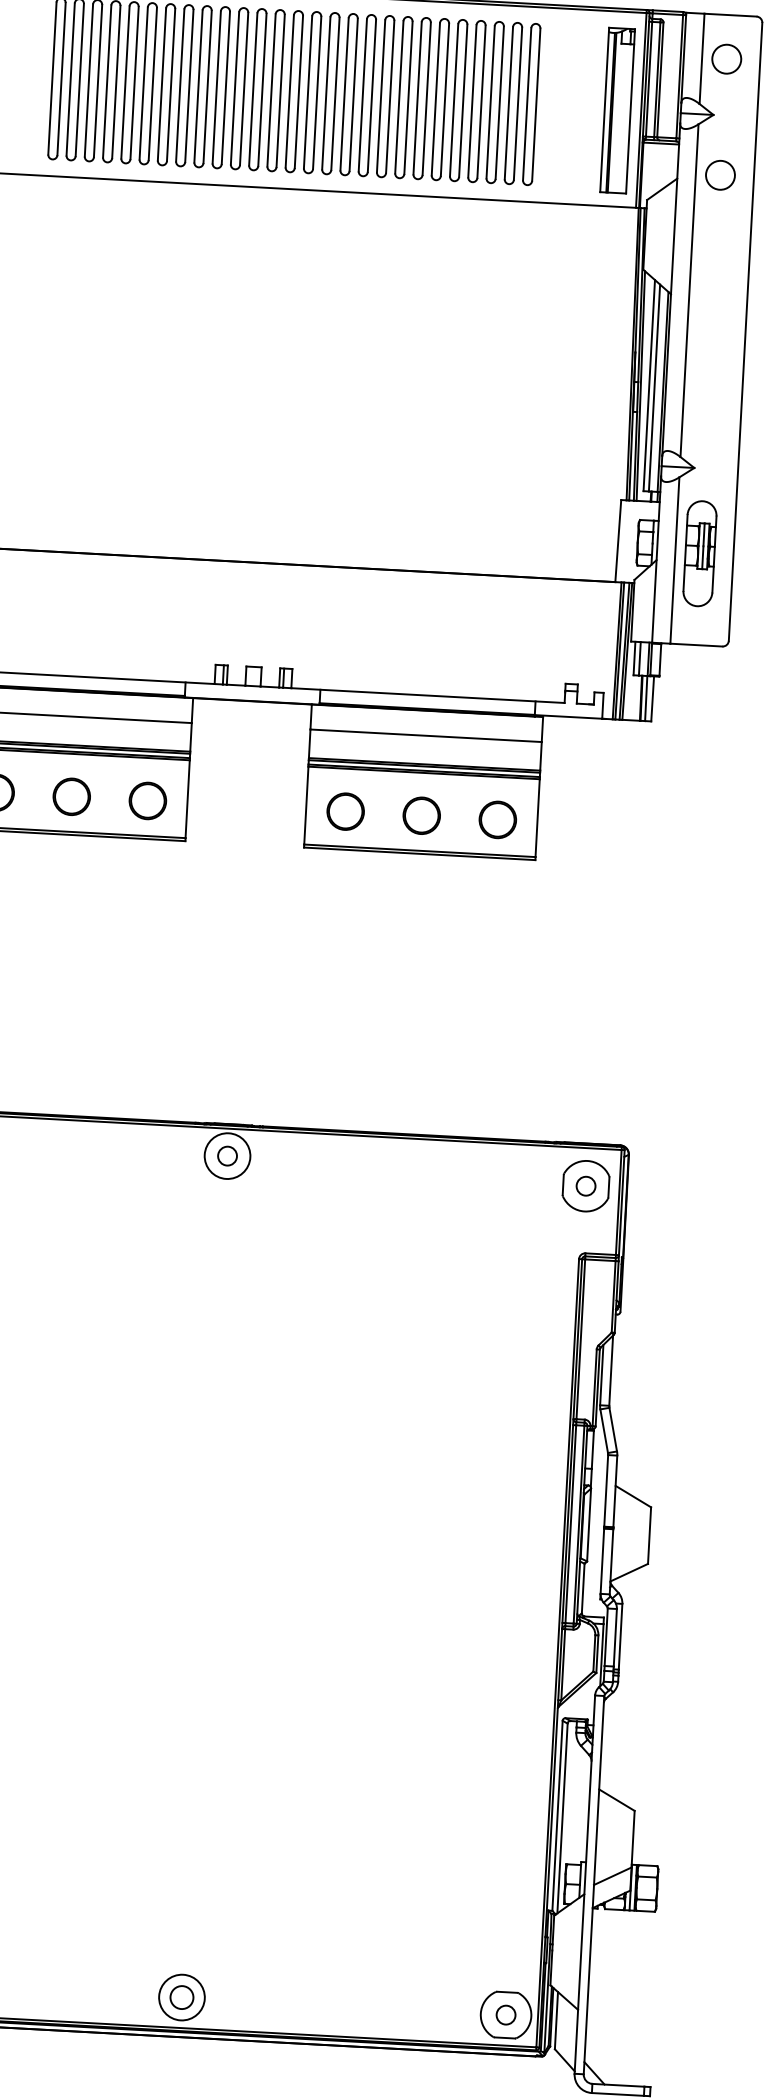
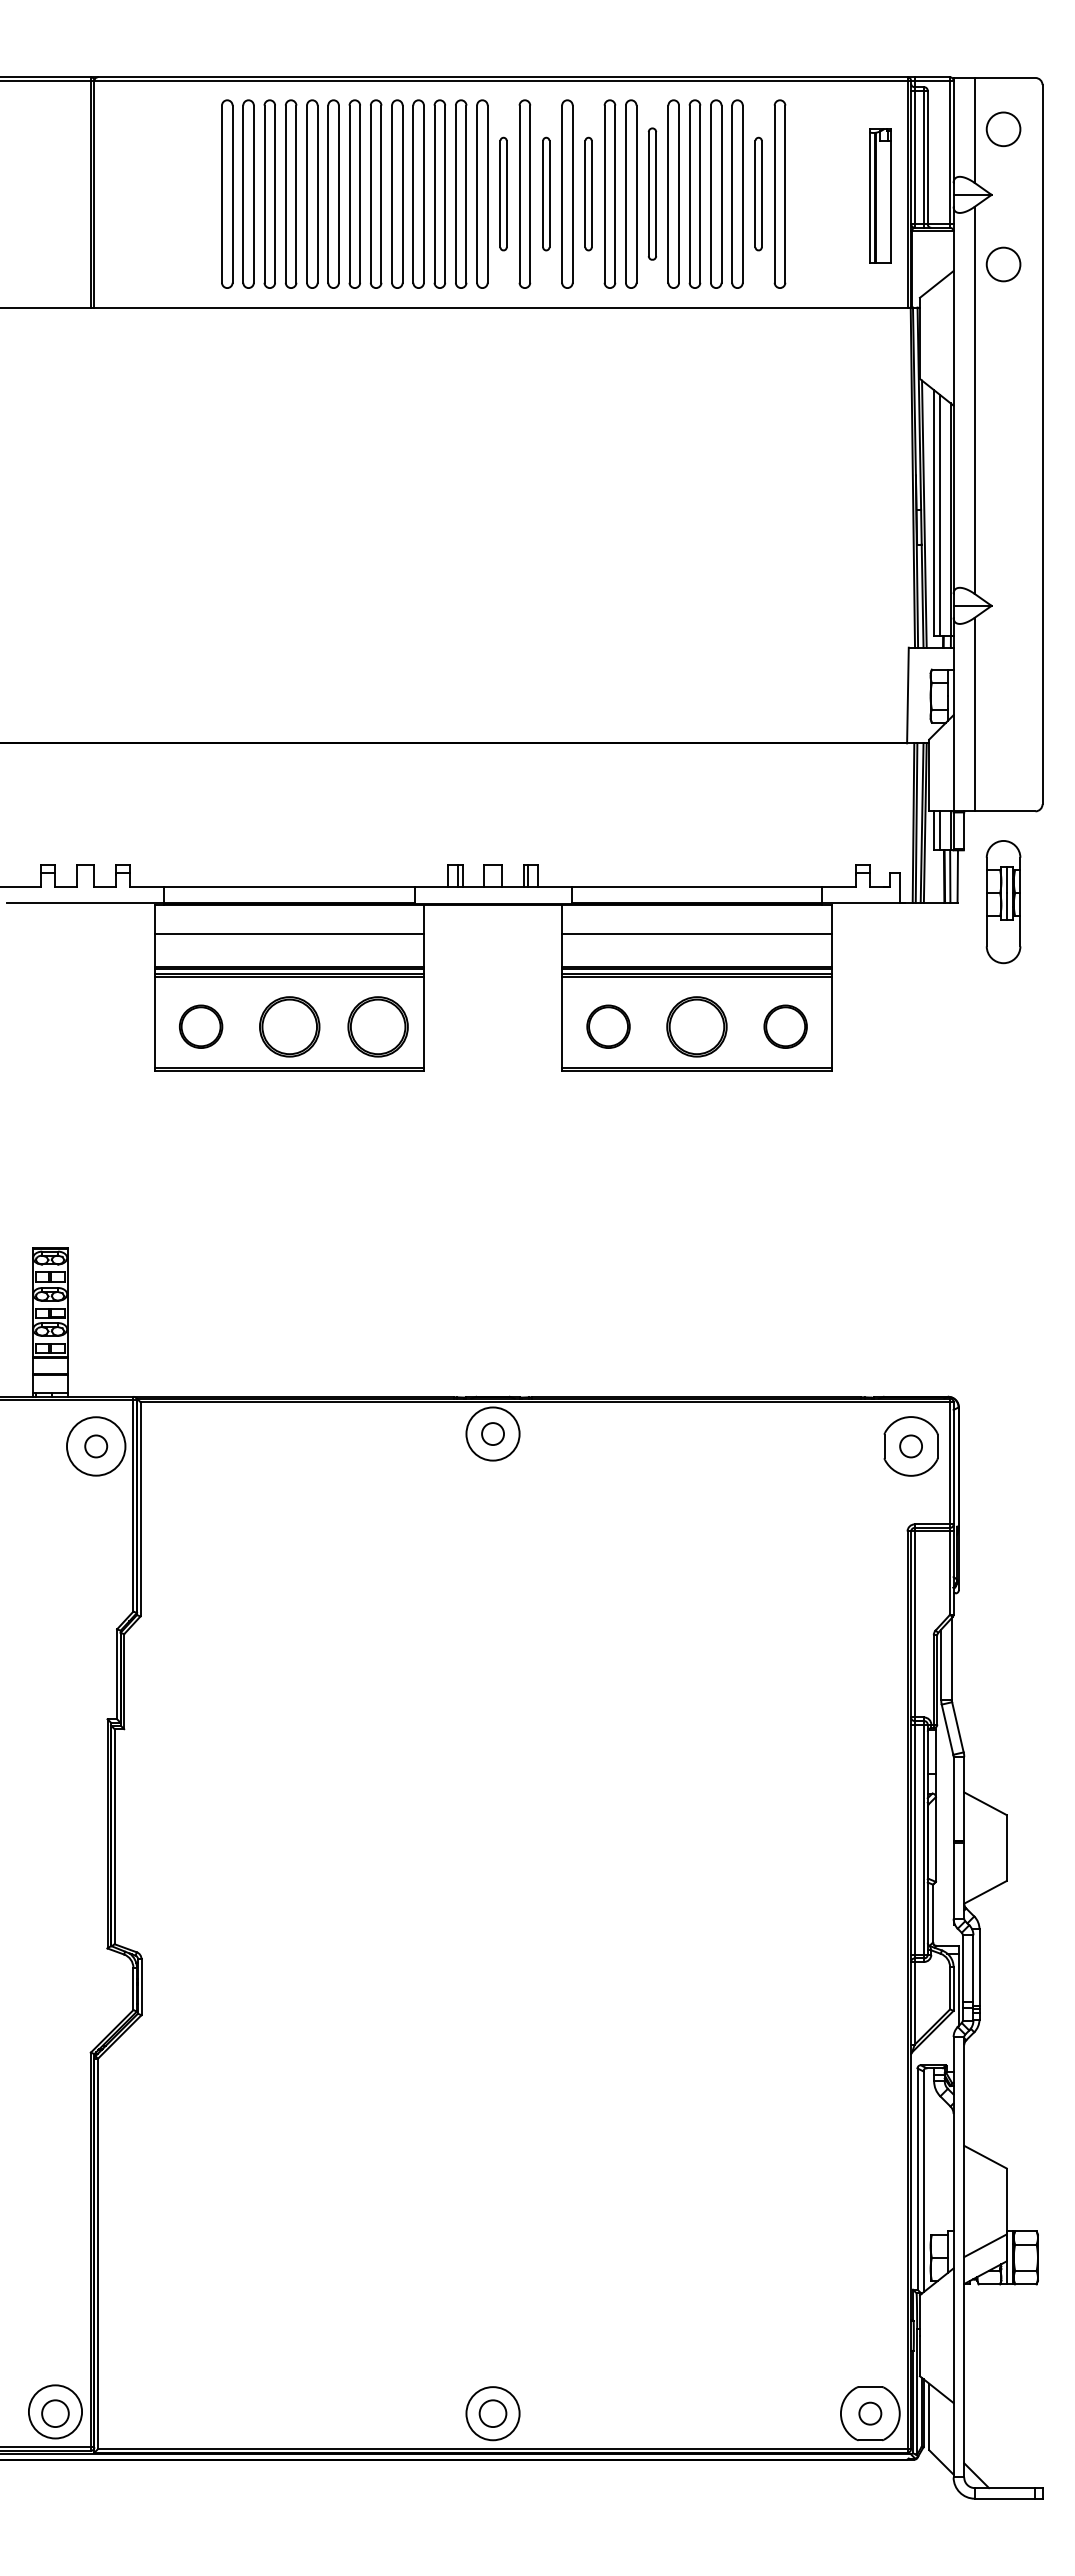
part: (294, 91) -> (503, 193), size x0.6
part: (331, 93) -> (546, 193), size x0.6
part: (367, 95) -> (588, 193), size x0.6
part: (422, 97) -> (652, 193), size x0.7
part: (513, 102) -> (758, 193), size x0.6
part: (617, 110) -> (879, 195), size x0.7
part: (699, 554) -> (1003, 902), moved
part: (71, 796) -> (289, 1026), size x1.4
part: (148, 800) -> (378, 1026), size x1.4
part: (422, 815) -> (697, 1026), size x1.4

